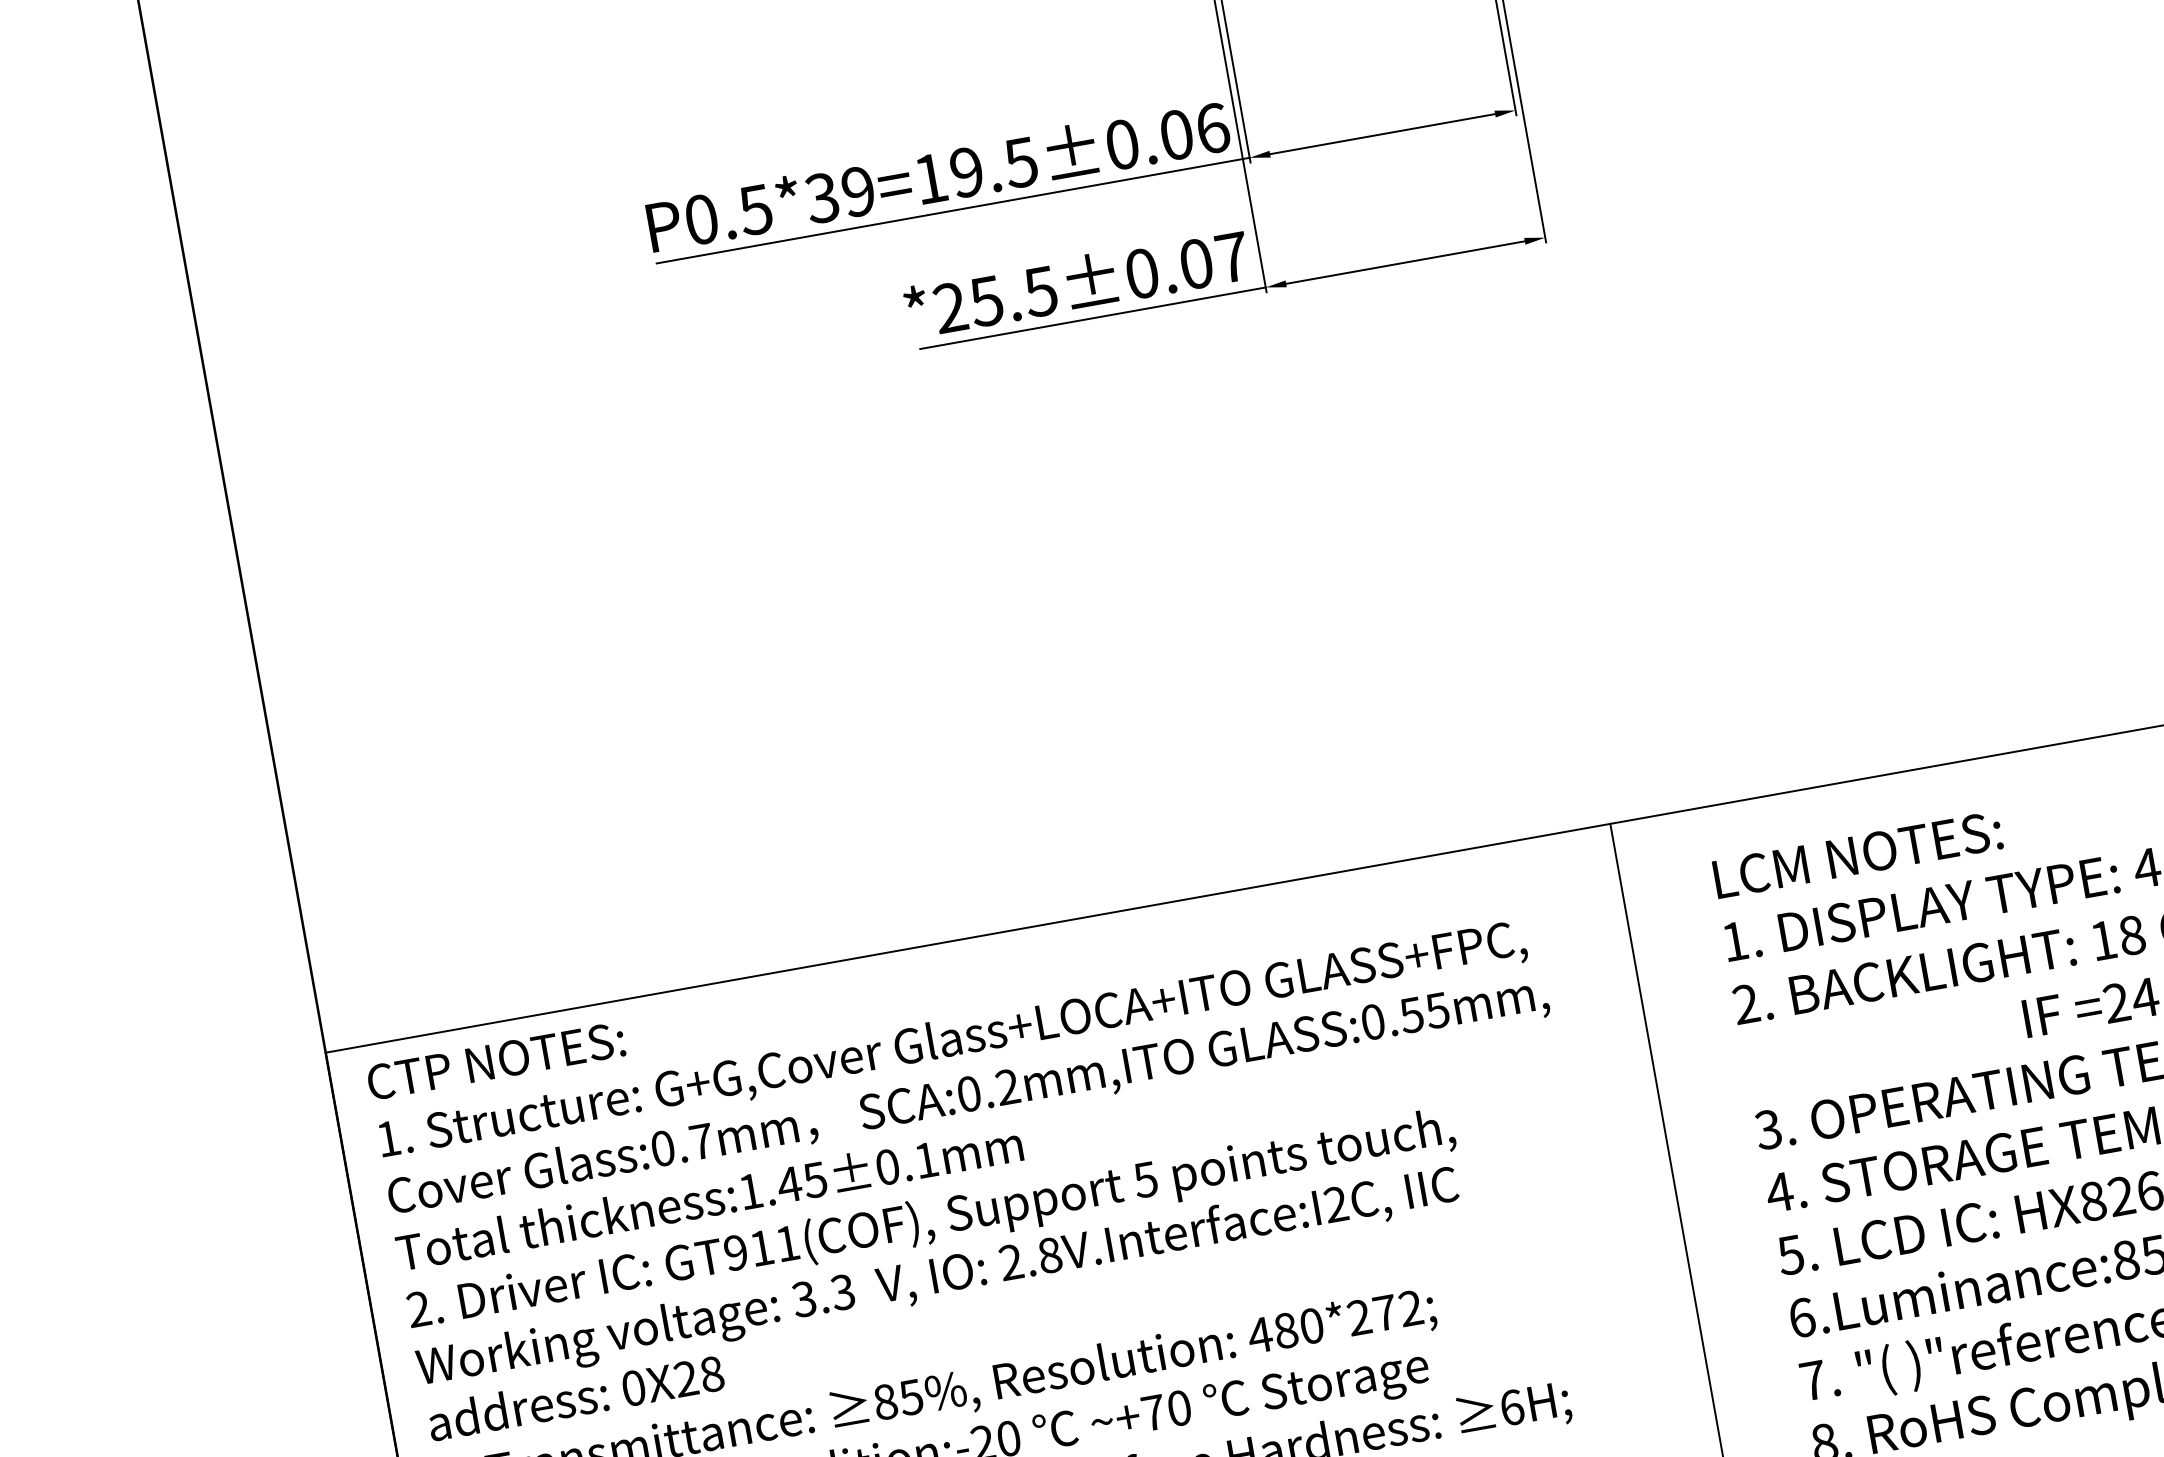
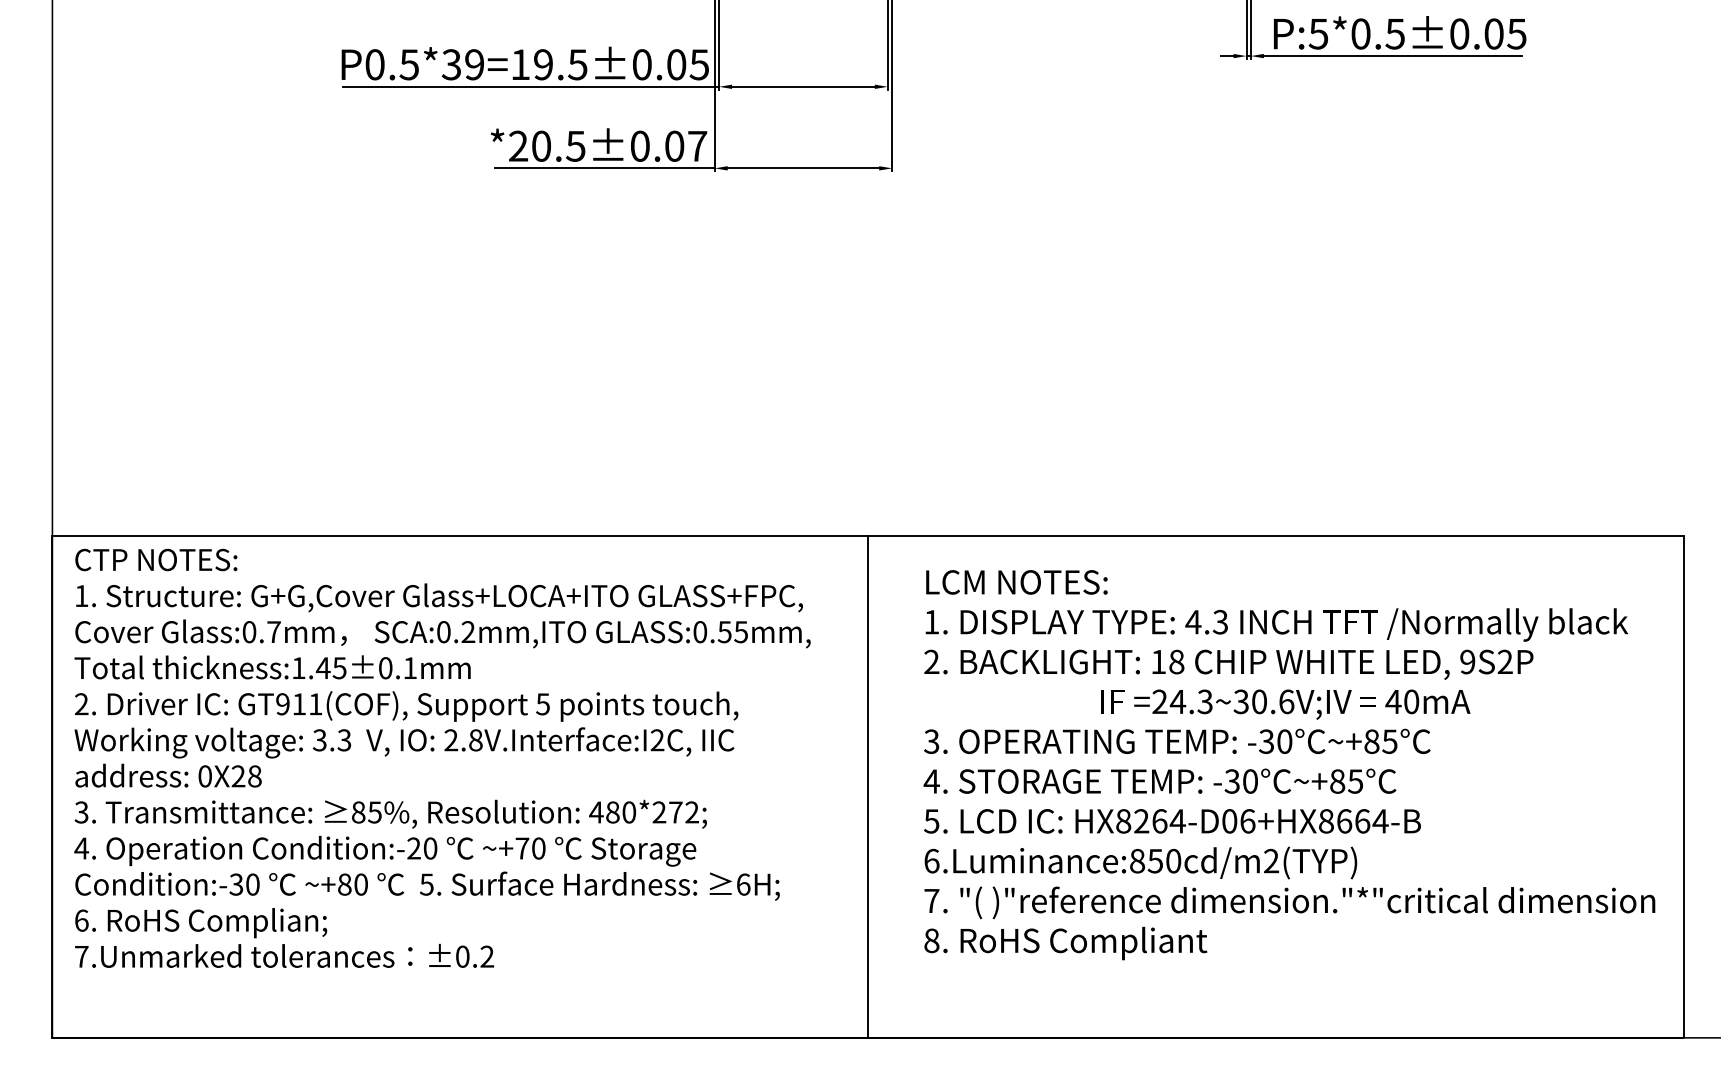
text: (1212, 128) -> (699, 64), P0.5*39=19.5±0.06 -> P0.5*39=19.5±0.05
text: (984, 300) -> (540, 145), *25.5±0.07 -> *20.5±0.07

